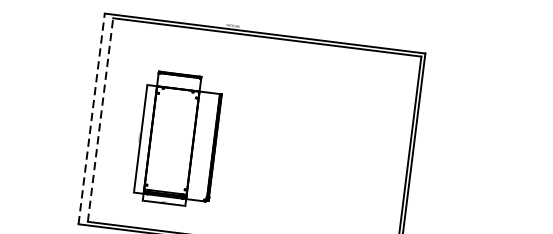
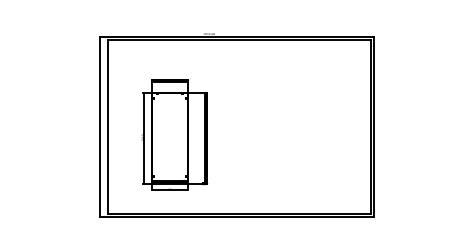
line: (91, 119) -> (100, 127), dashed -> solid
line: (100, 120) -> (107, 127), dashed -> solid

